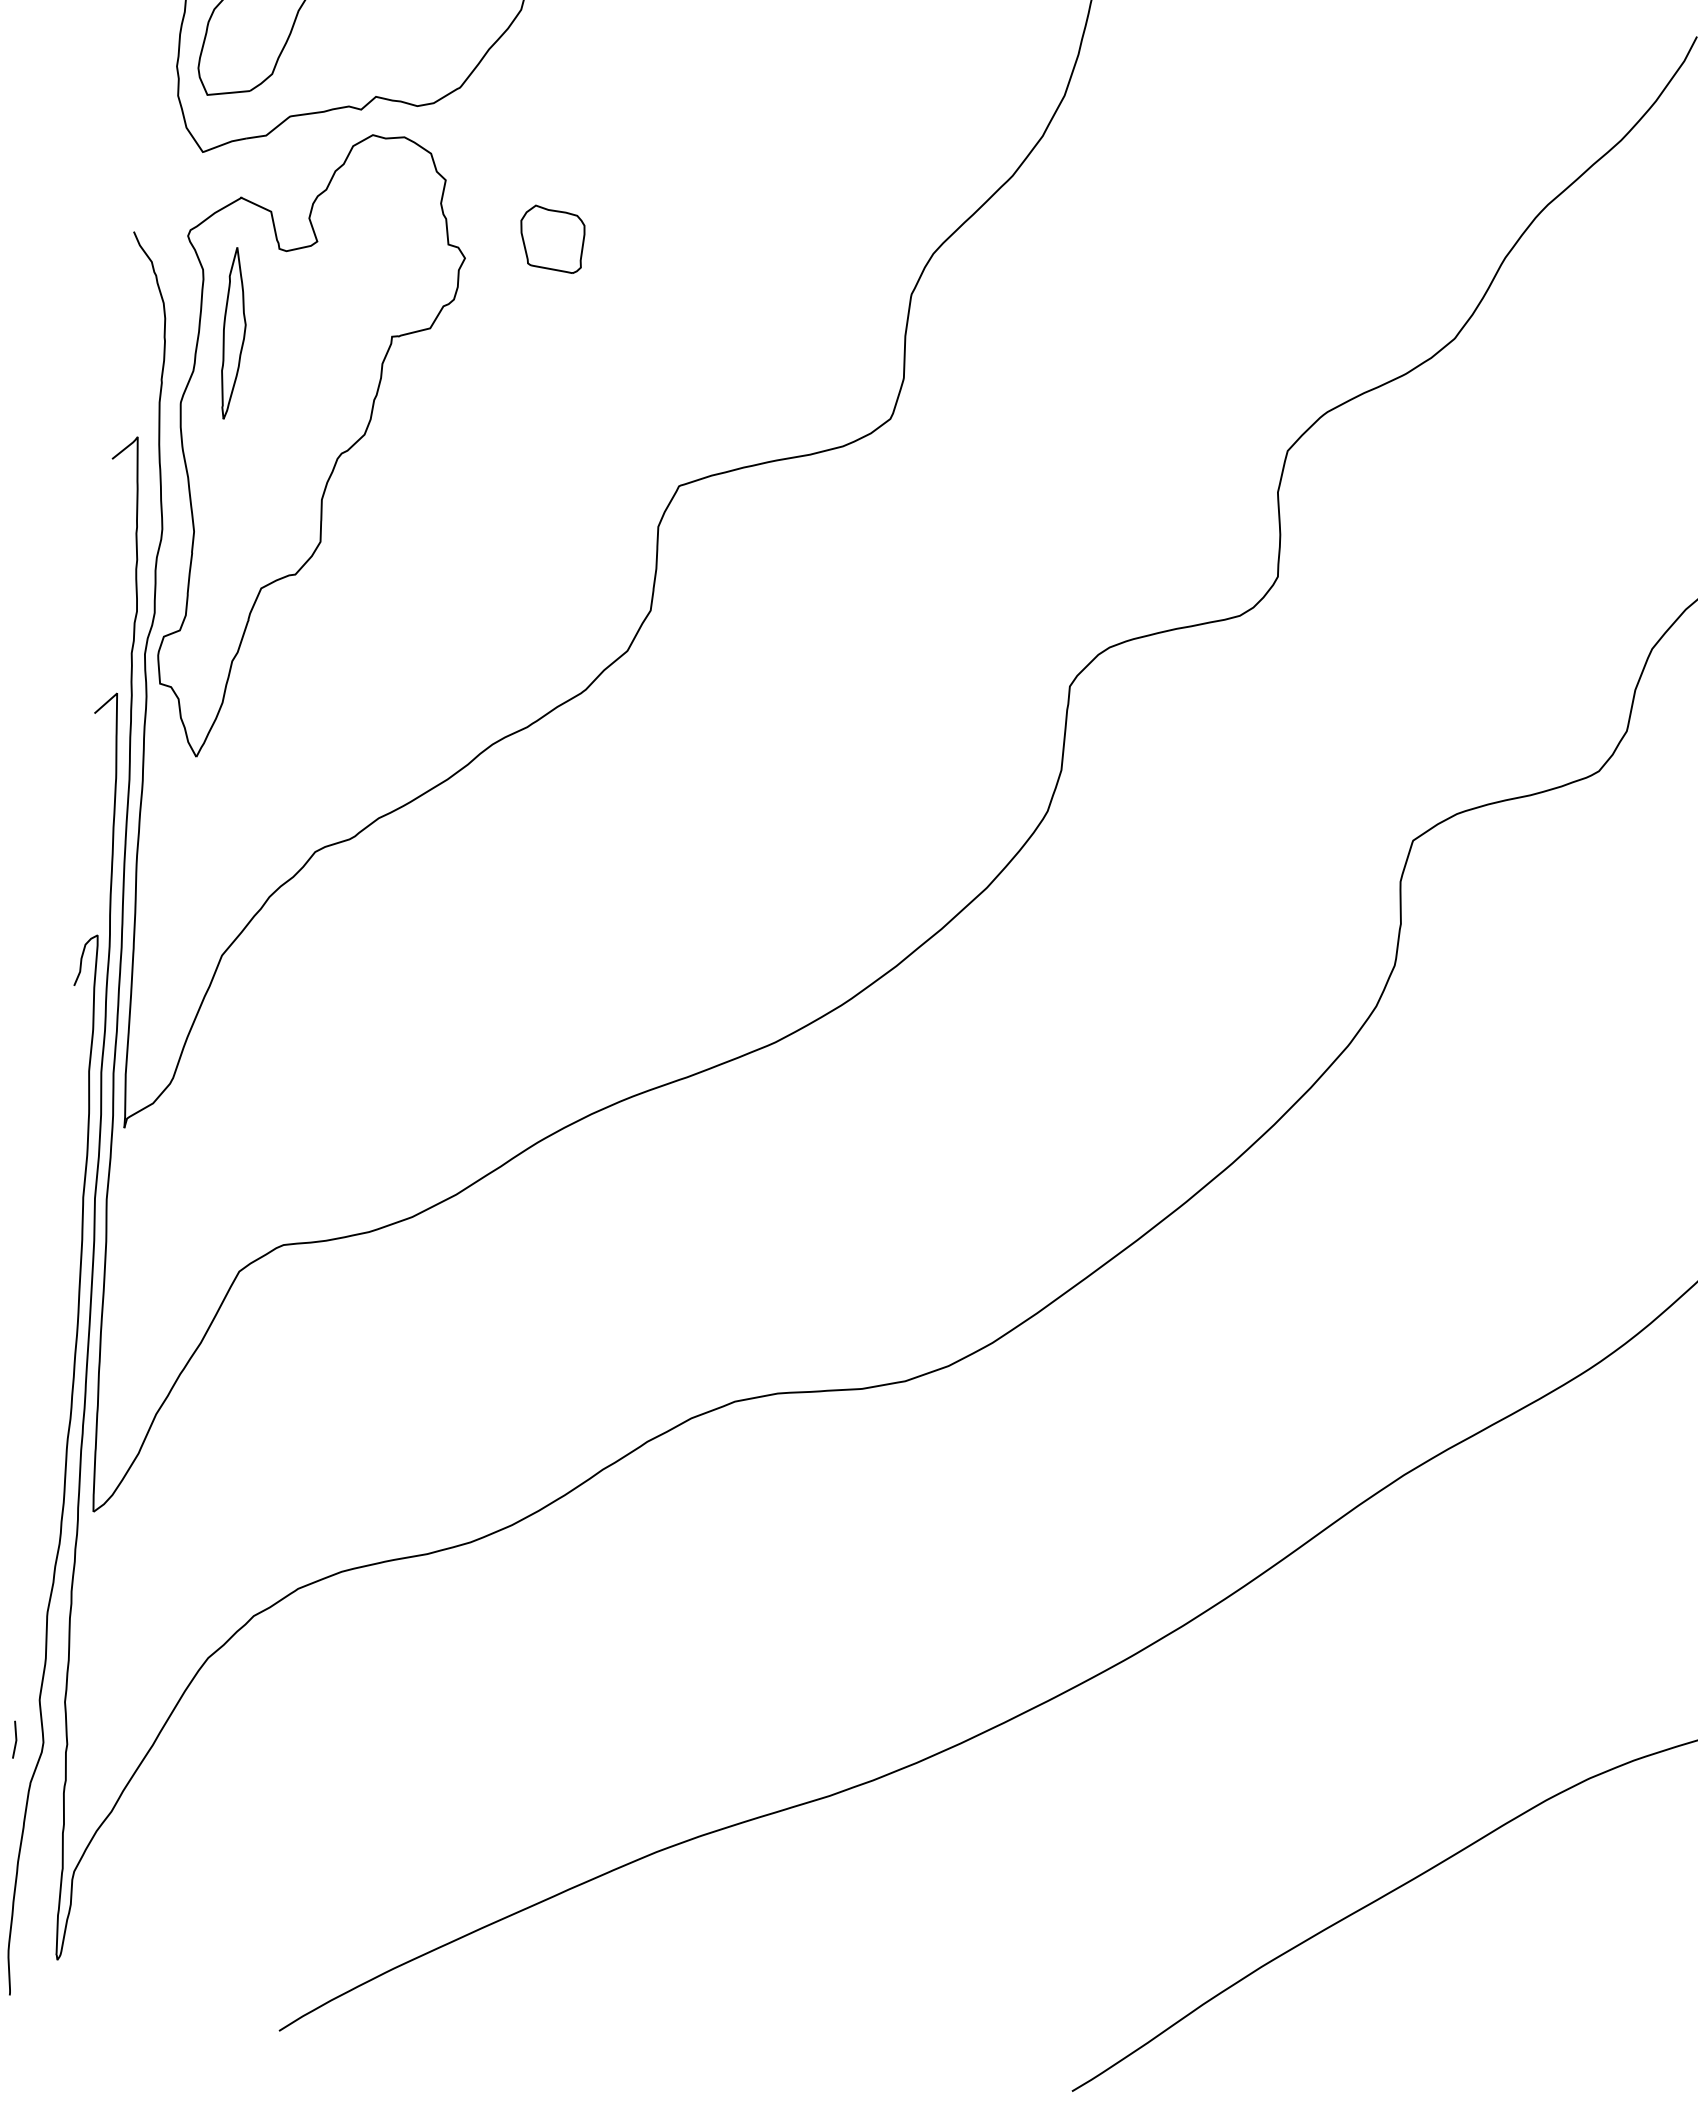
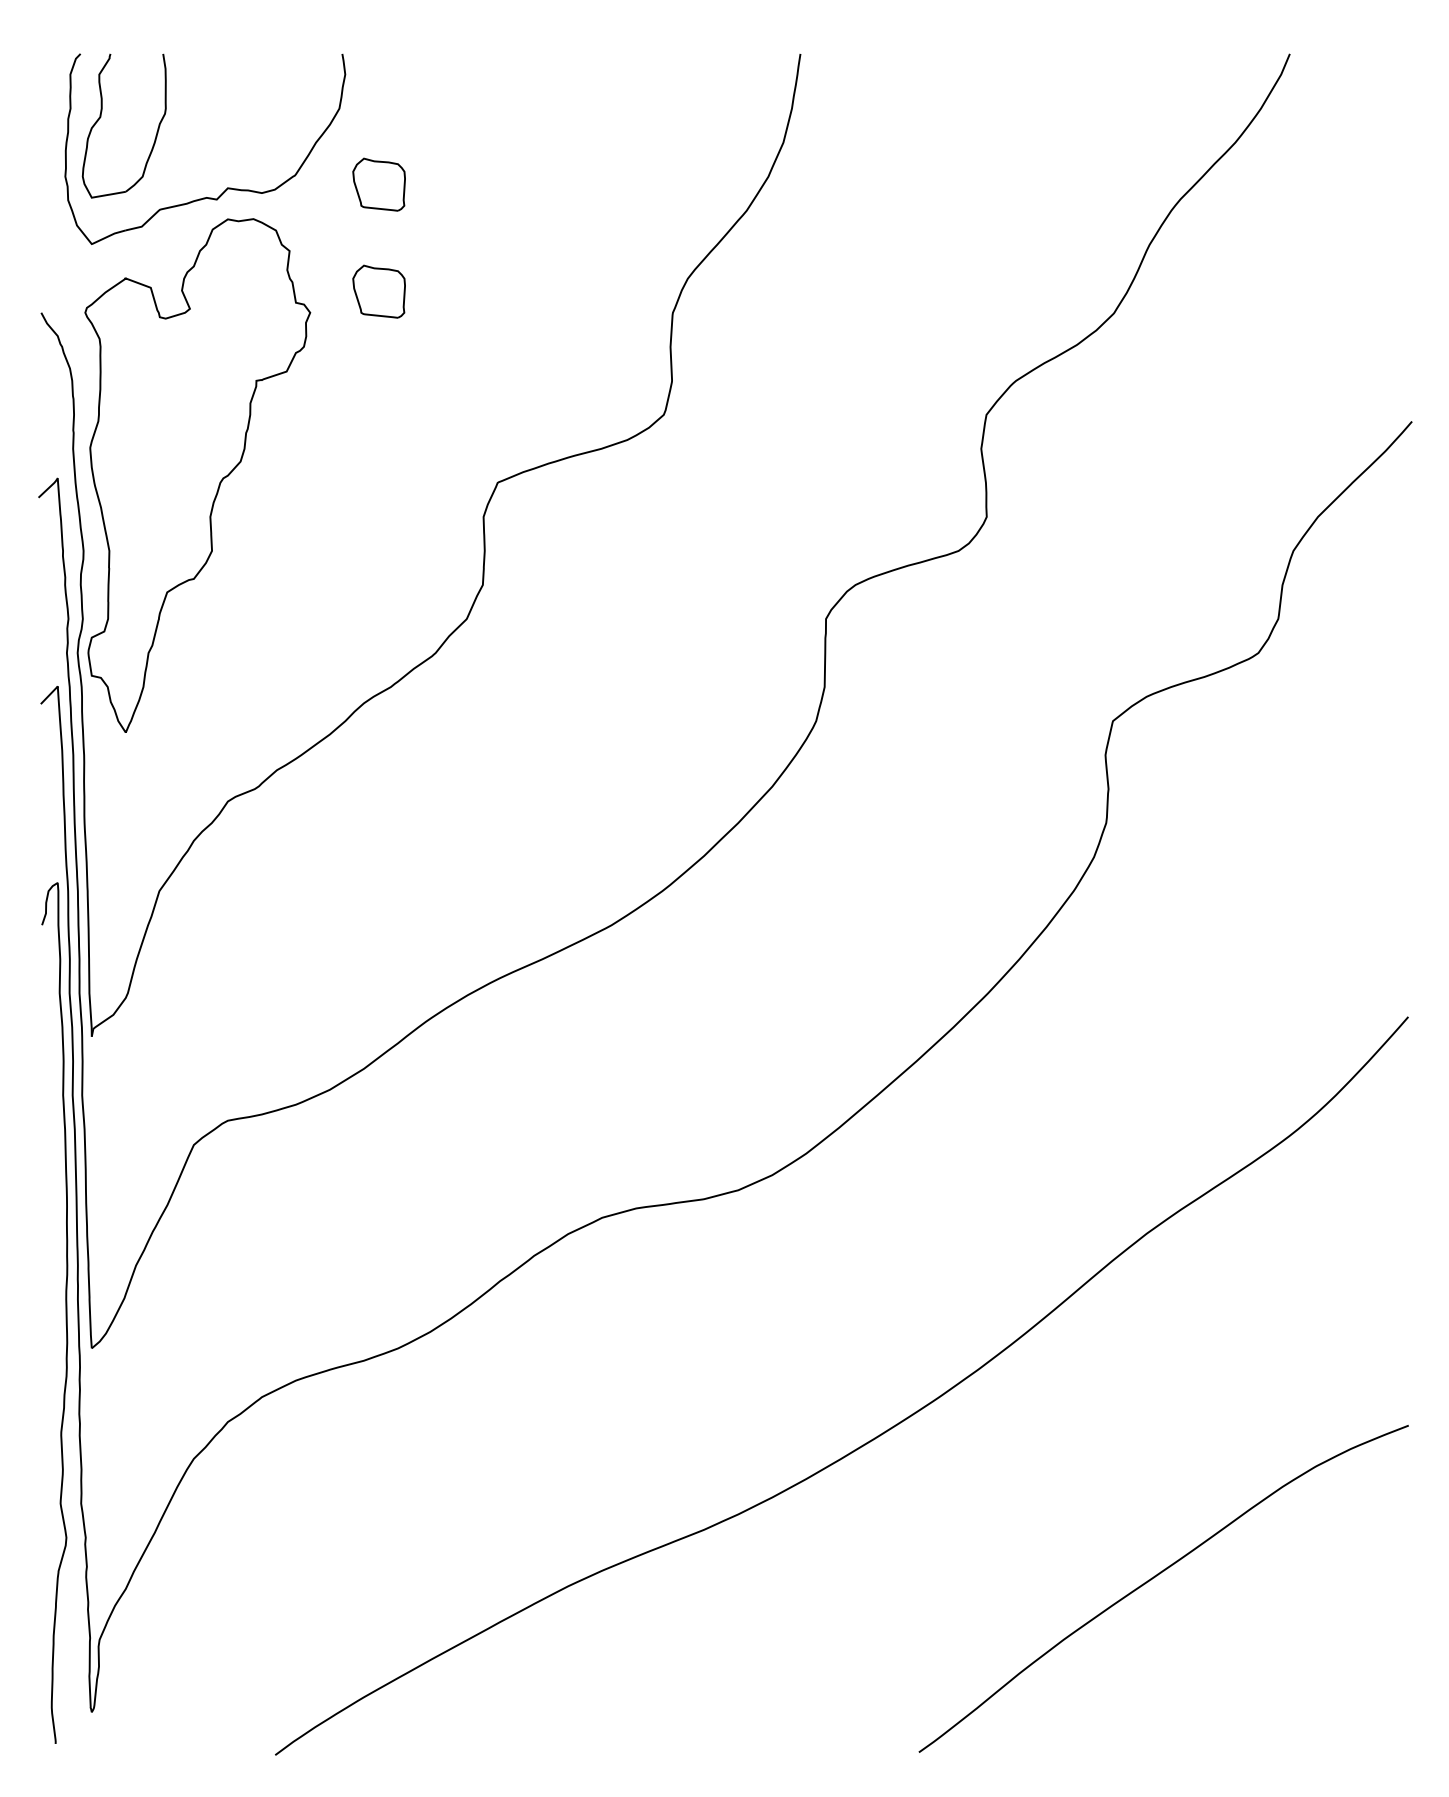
part: (561, 107) -> (378, 184), added
part: (233, 333) -> (128, 388), removed
line: (15, 1740) -> (43, 1537), removed

